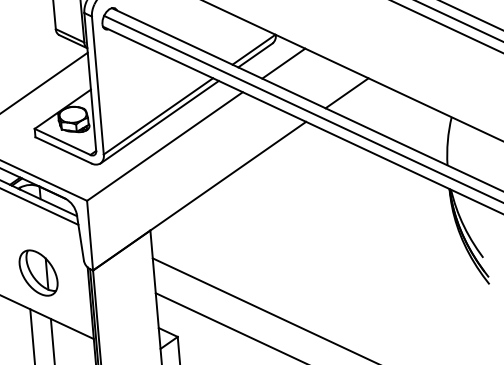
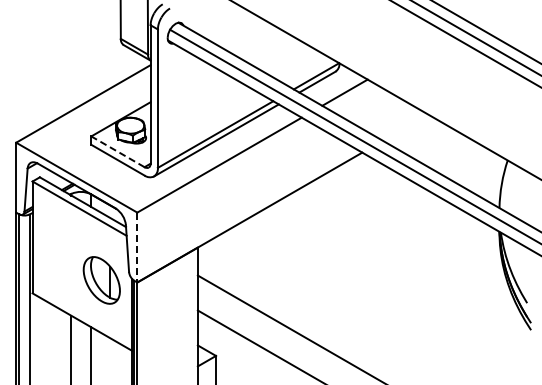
line: (347, 93) -> (405, 127), removed
line: (62, 141) -> (117, 151), solid -> dashed
line: (90, 235) -> (137, 247), solid -> dashed
part: (38, 273) -> (101, 280), moved

